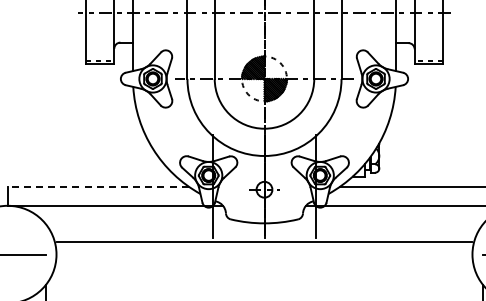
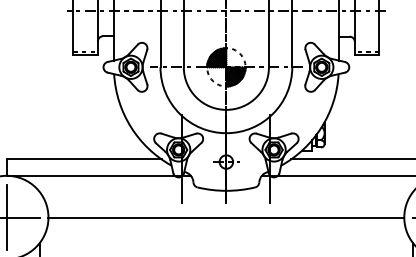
line: (97, 186) -> (83, 159), dashed -> solid
line: (264, 241) -> (226, 217), moved
line: (7, 254) -> (6, 217), added

